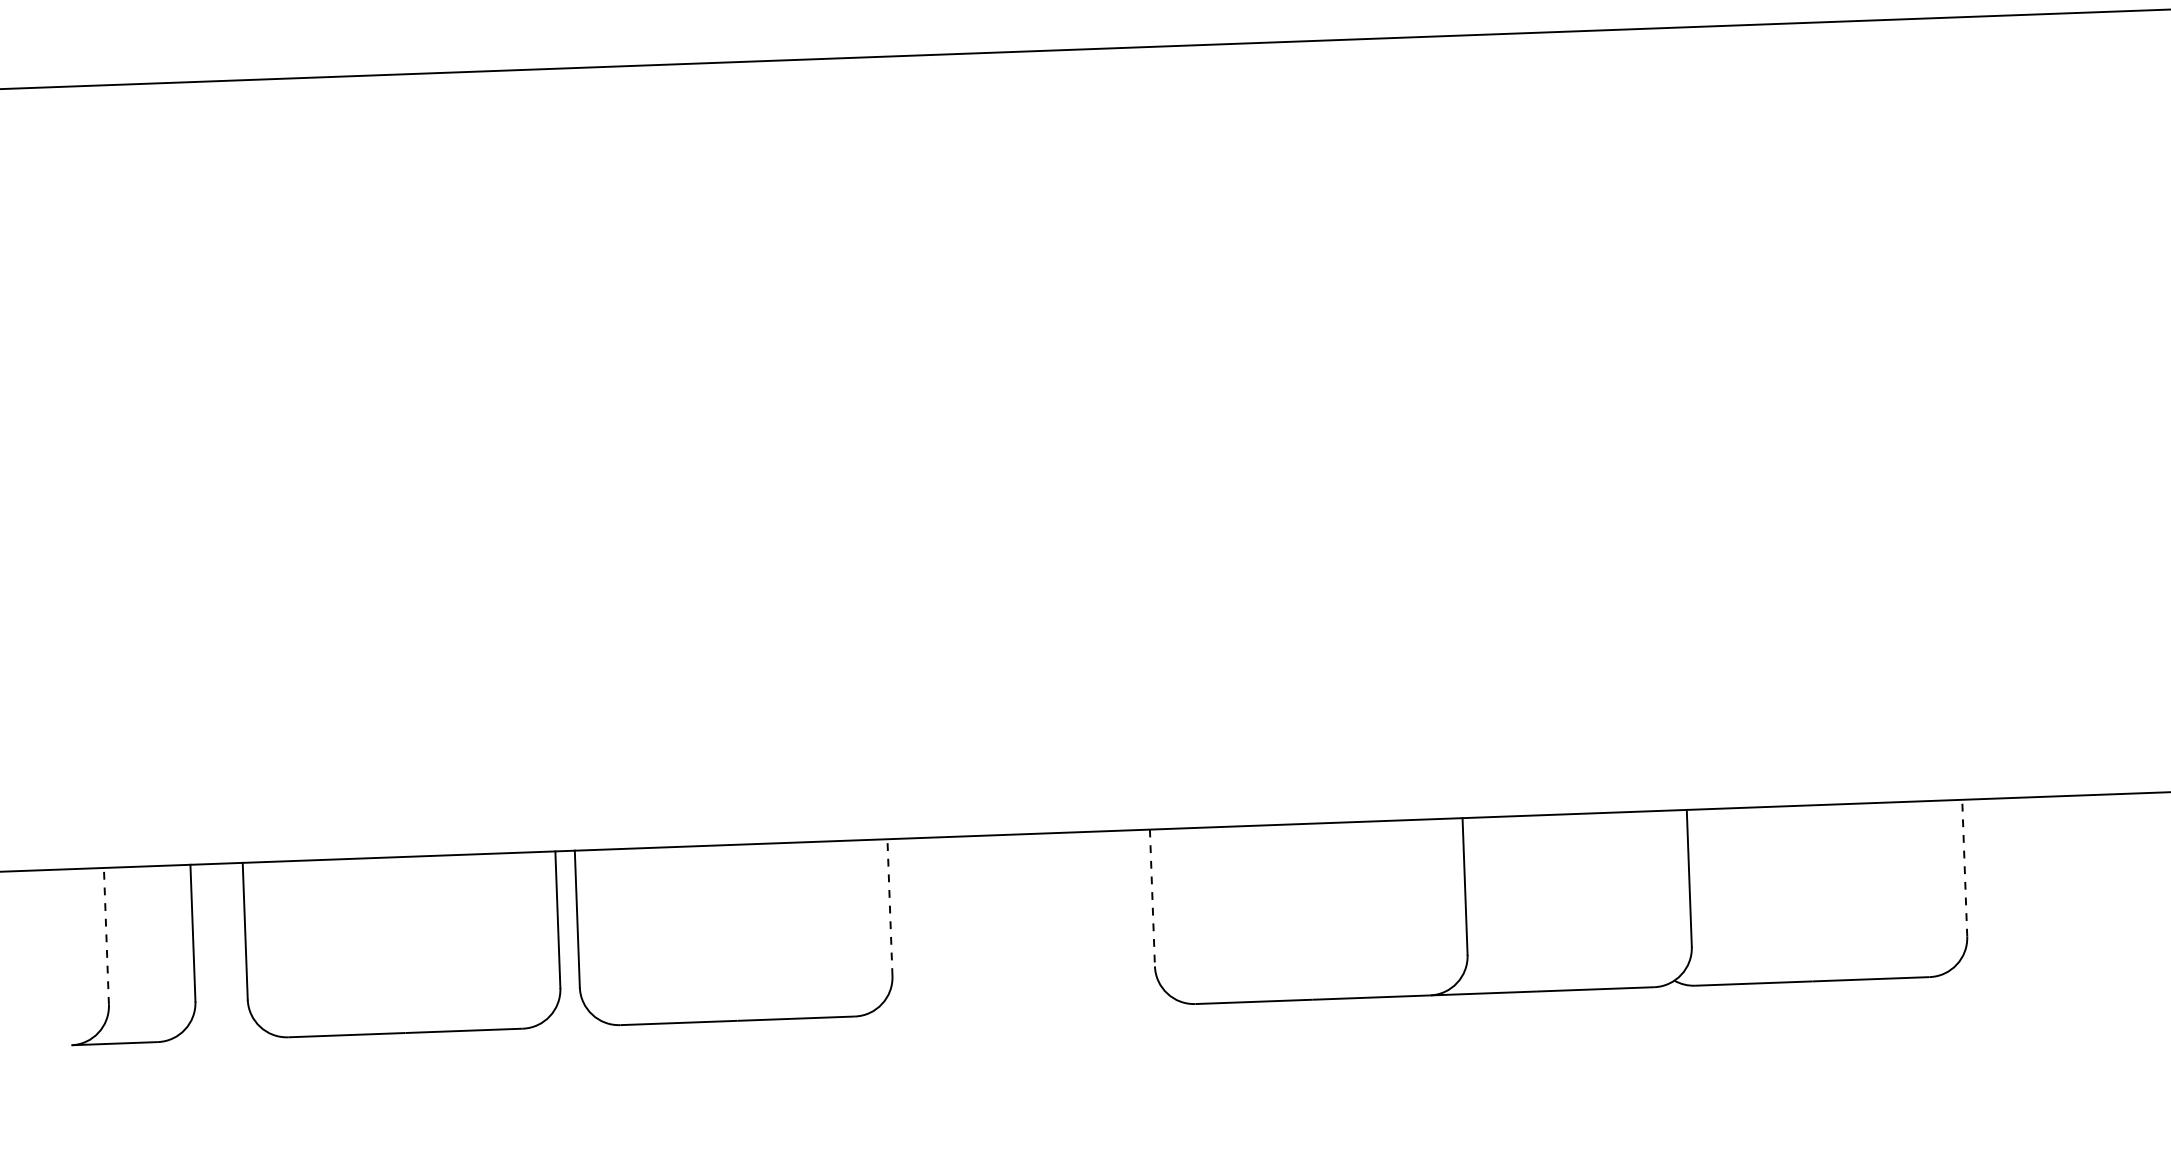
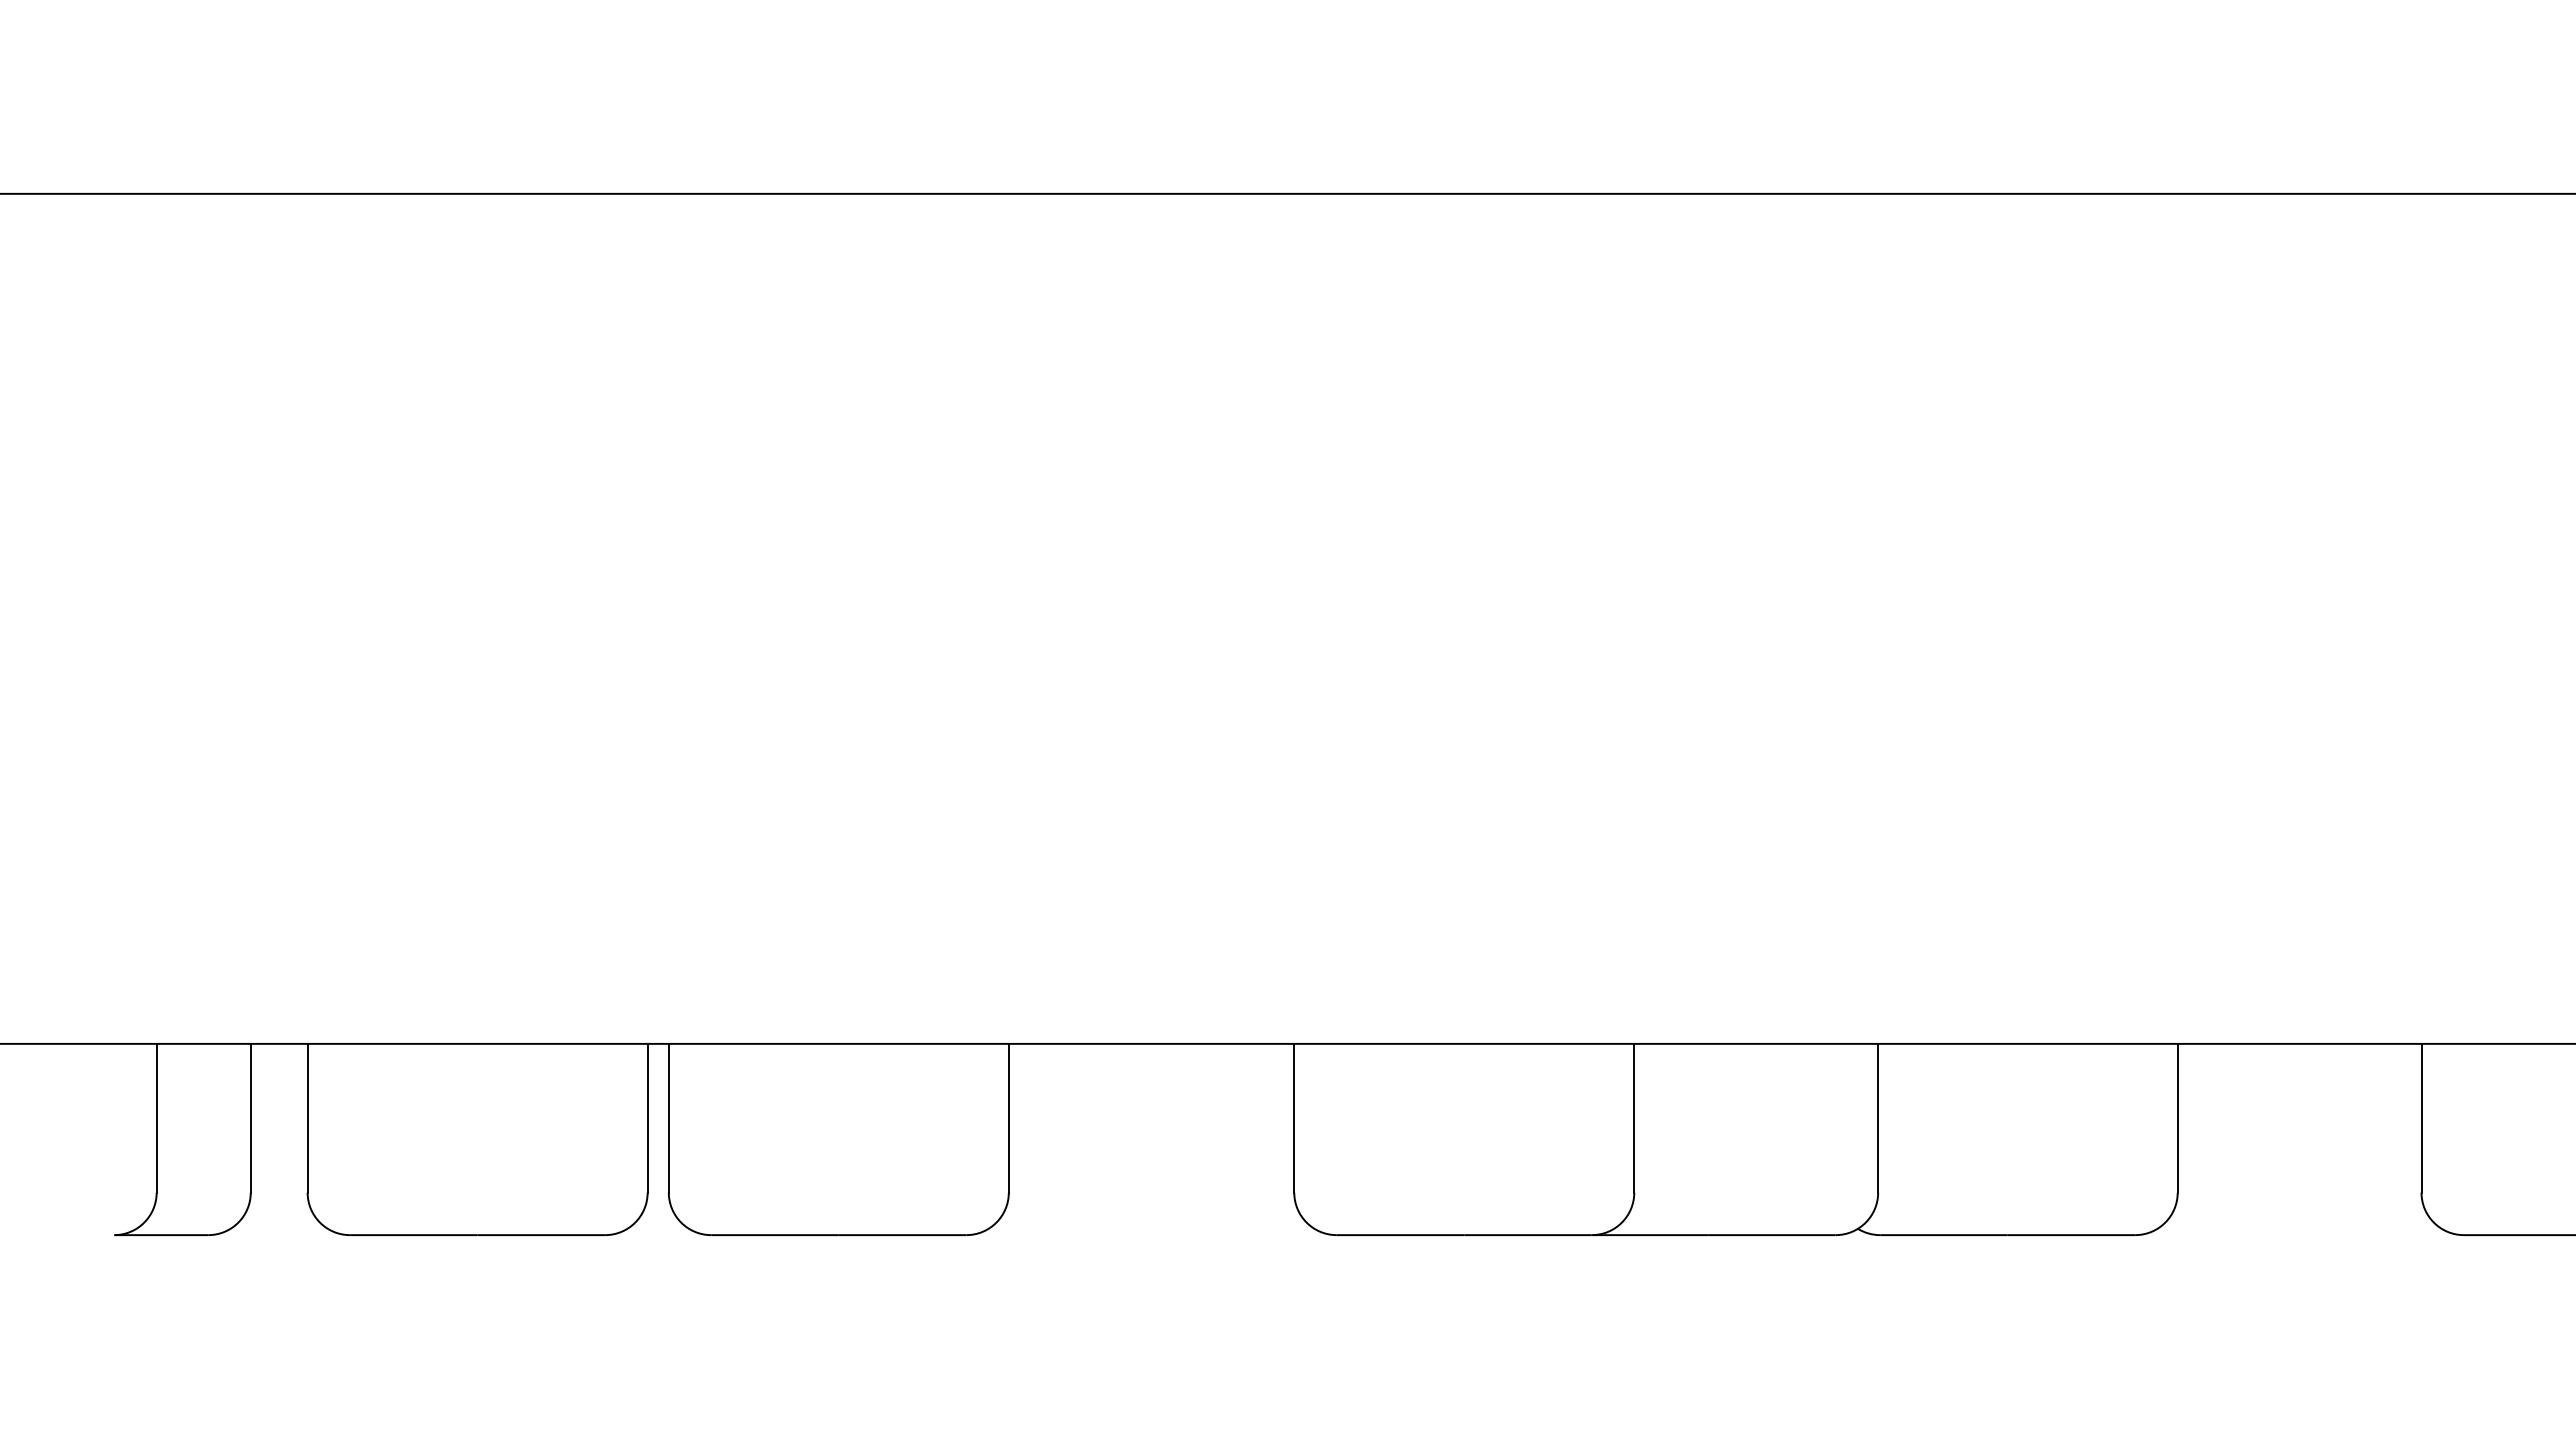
line: (1964, 867) -> (2177, 1117), dashed -> solid
line: (1152, 898) -> (1294, 1118), dashed -> solid
line: (889, 906) -> (1008, 1117), dashed -> solid
line: (106, 935) -> (156, 1117), dashed -> solid

